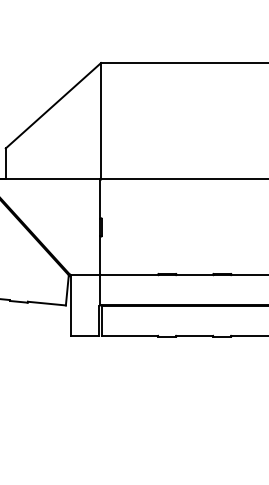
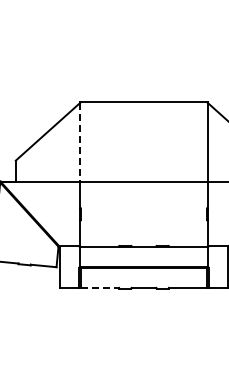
line: (101, 121) -> (80, 142), solid -> dashed
line: (130, 335) -> (100, 287), solid -> dashed

